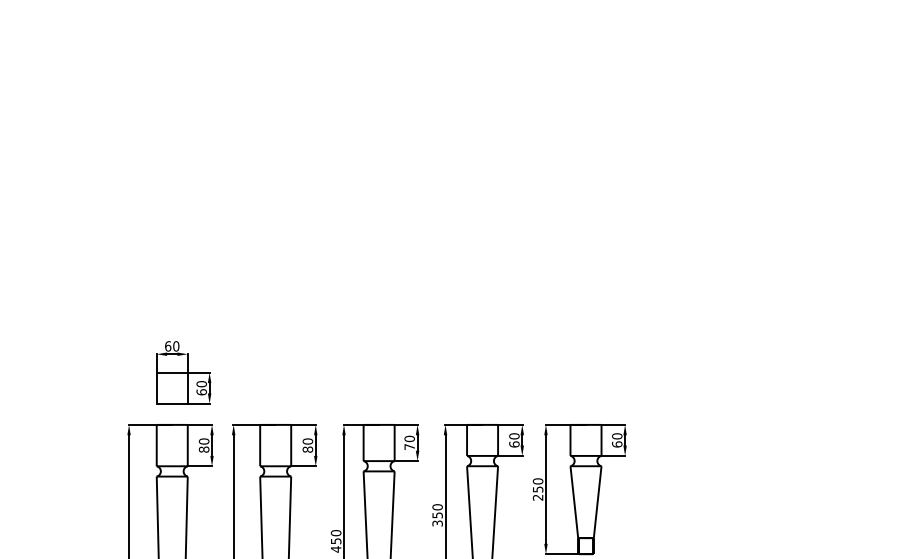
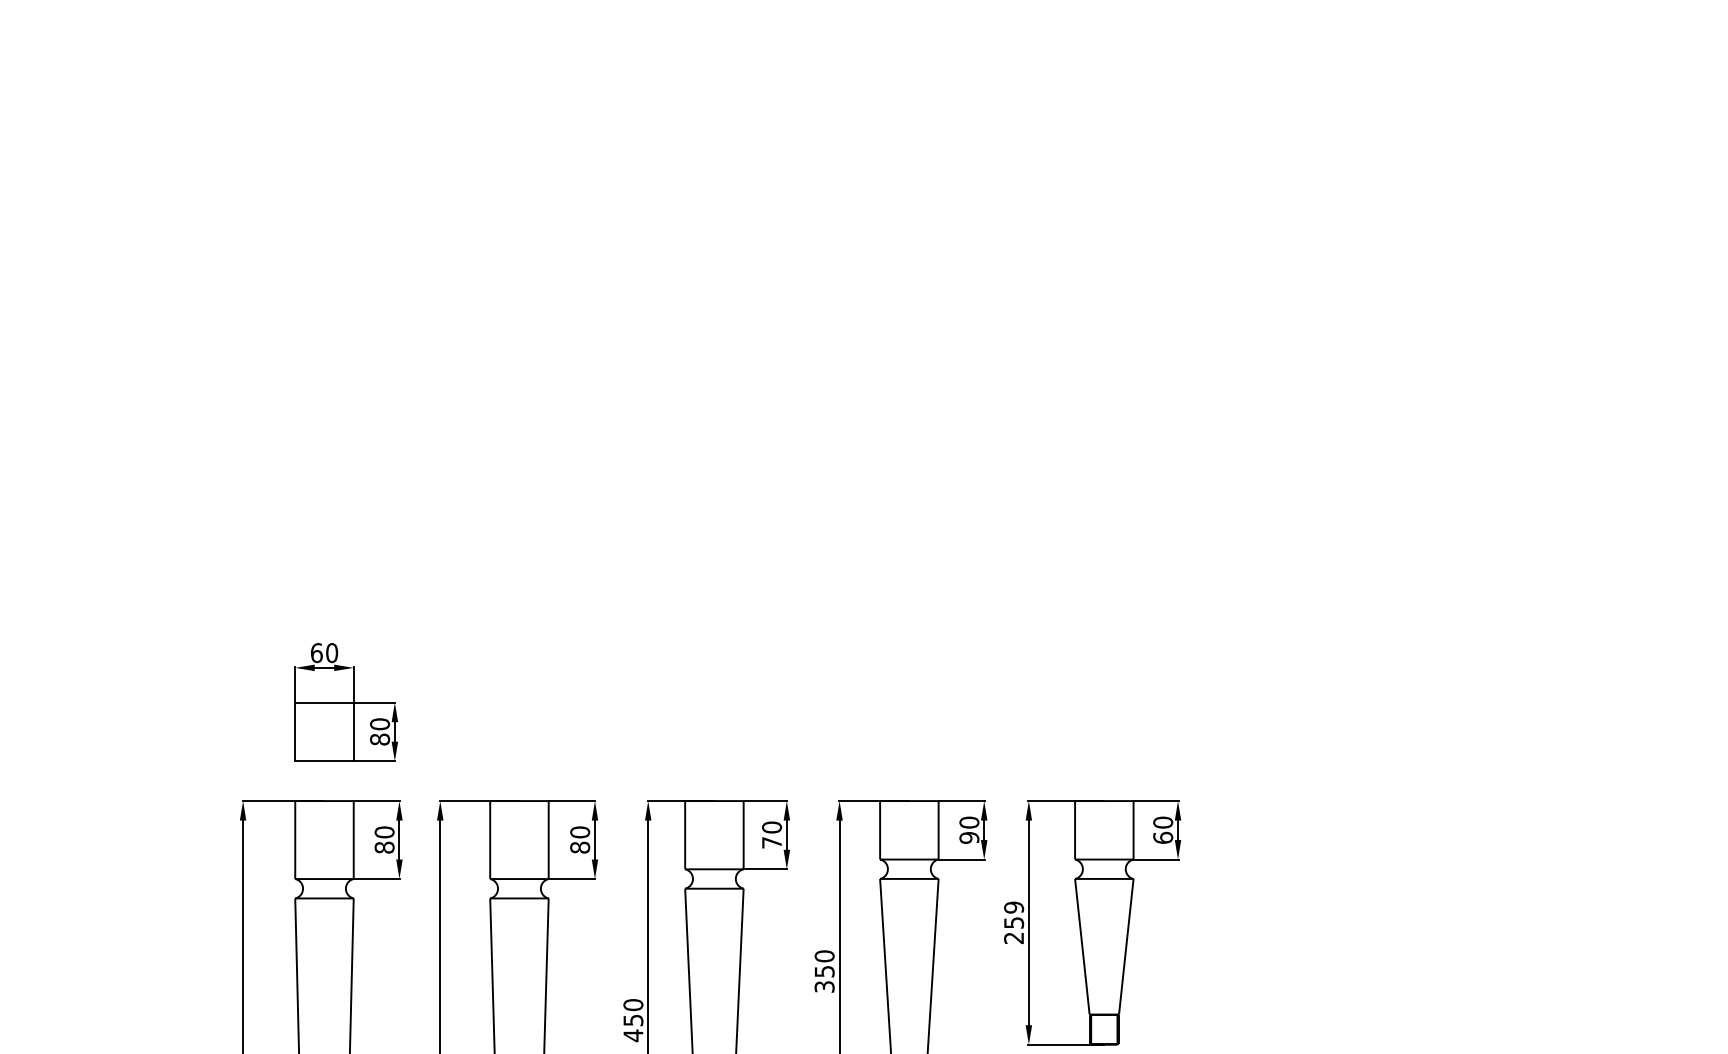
text: (201, 392) -> (379, 739), 60 -> 80
text: (514, 444) -> (969, 837), 60 -> 90
text: (538, 481) -> (1014, 907), 250 -> 259

